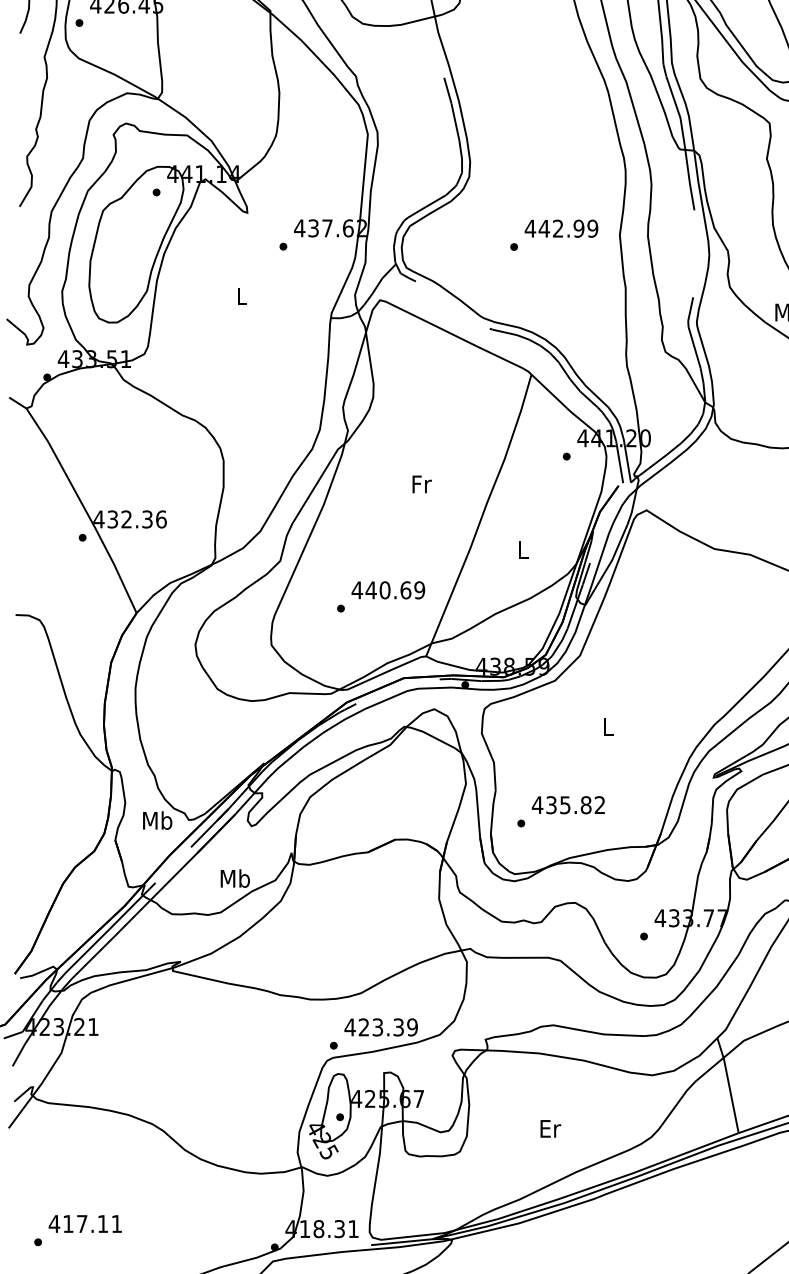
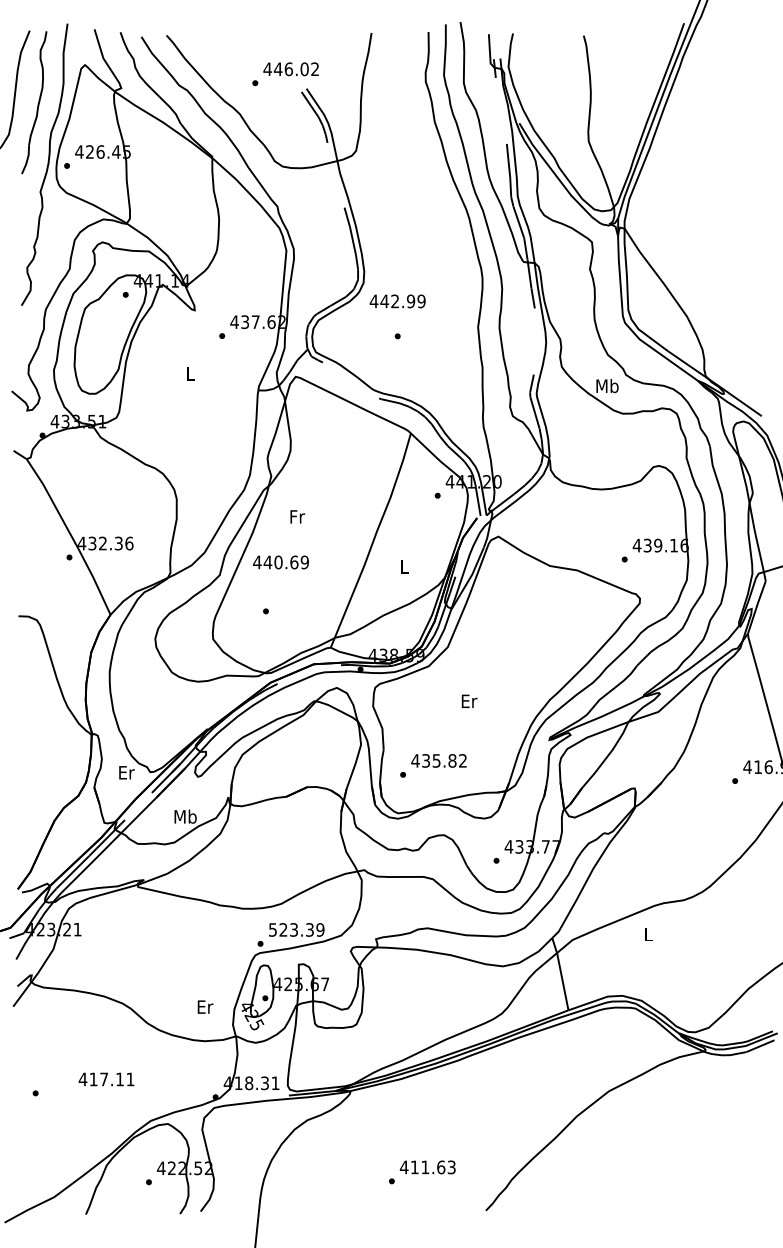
text: (561, 228) -> (397, 301), moved
text: (421, 483) -> (297, 516), moved
text: (387, 590) -> (280, 562), moved
text: (608, 725) -> (469, 700), L -> Er
text: (157, 820) -> (126, 772), Mb -> Er
text: (349, 1026) -> (272, 929), 423.39 -> 523.39
text: (550, 1128) -> (205, 1006), moved
text: (85, 1224) -> (106, 1079), moved

